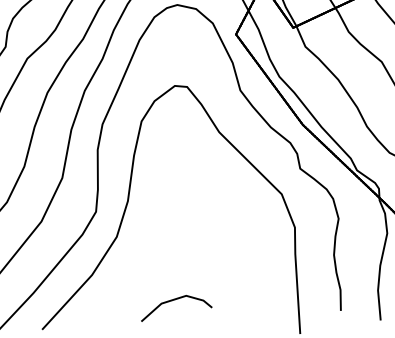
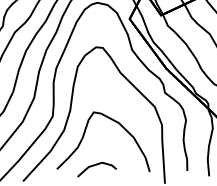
part: (153, 248) -> (84, 136), added

